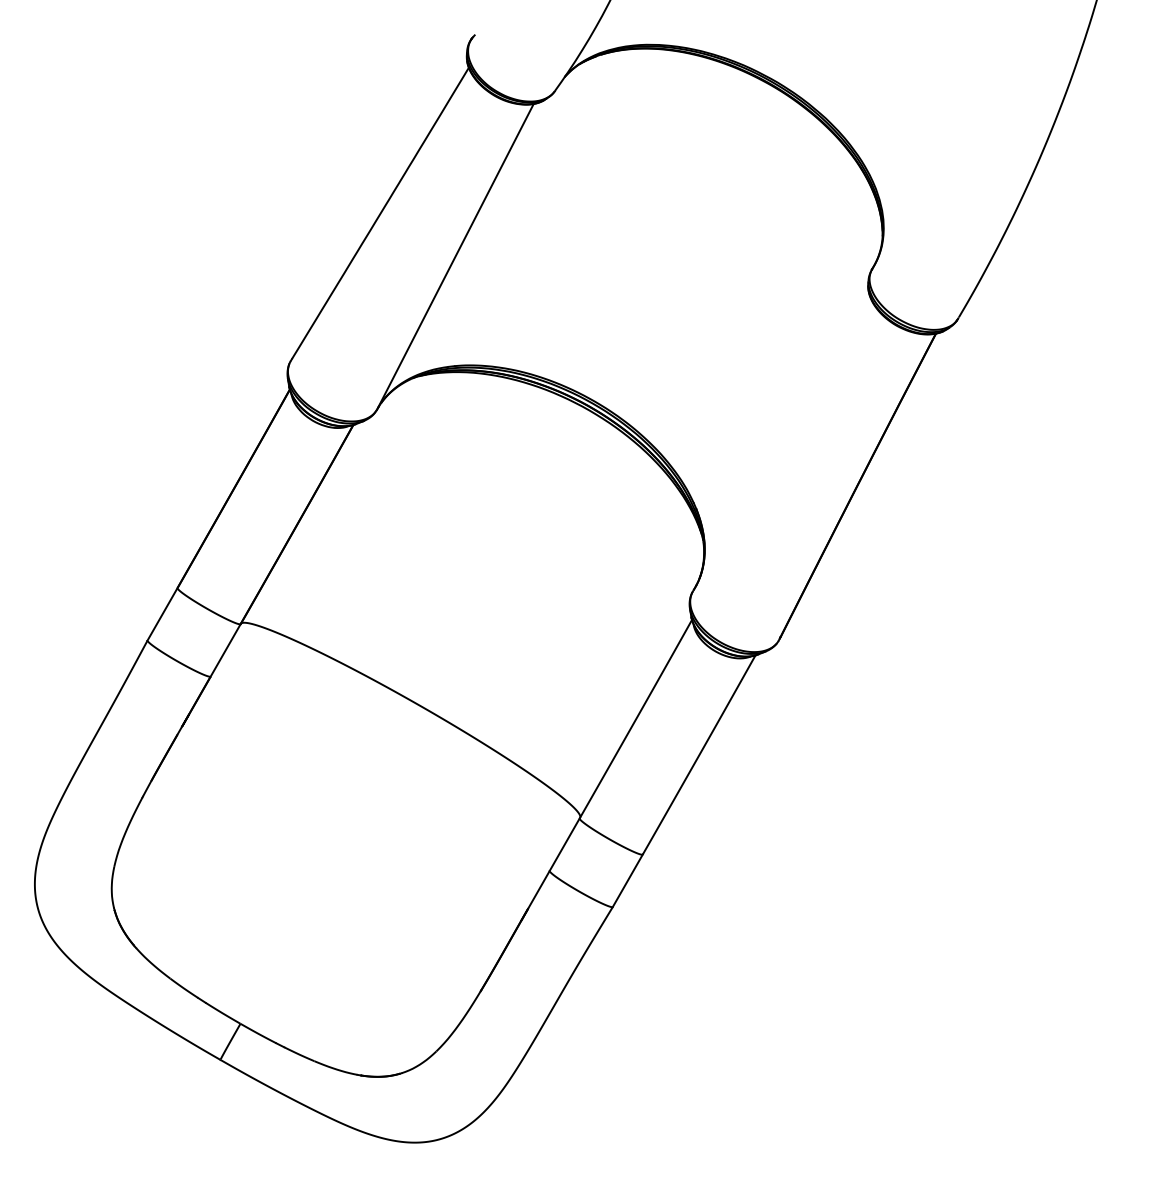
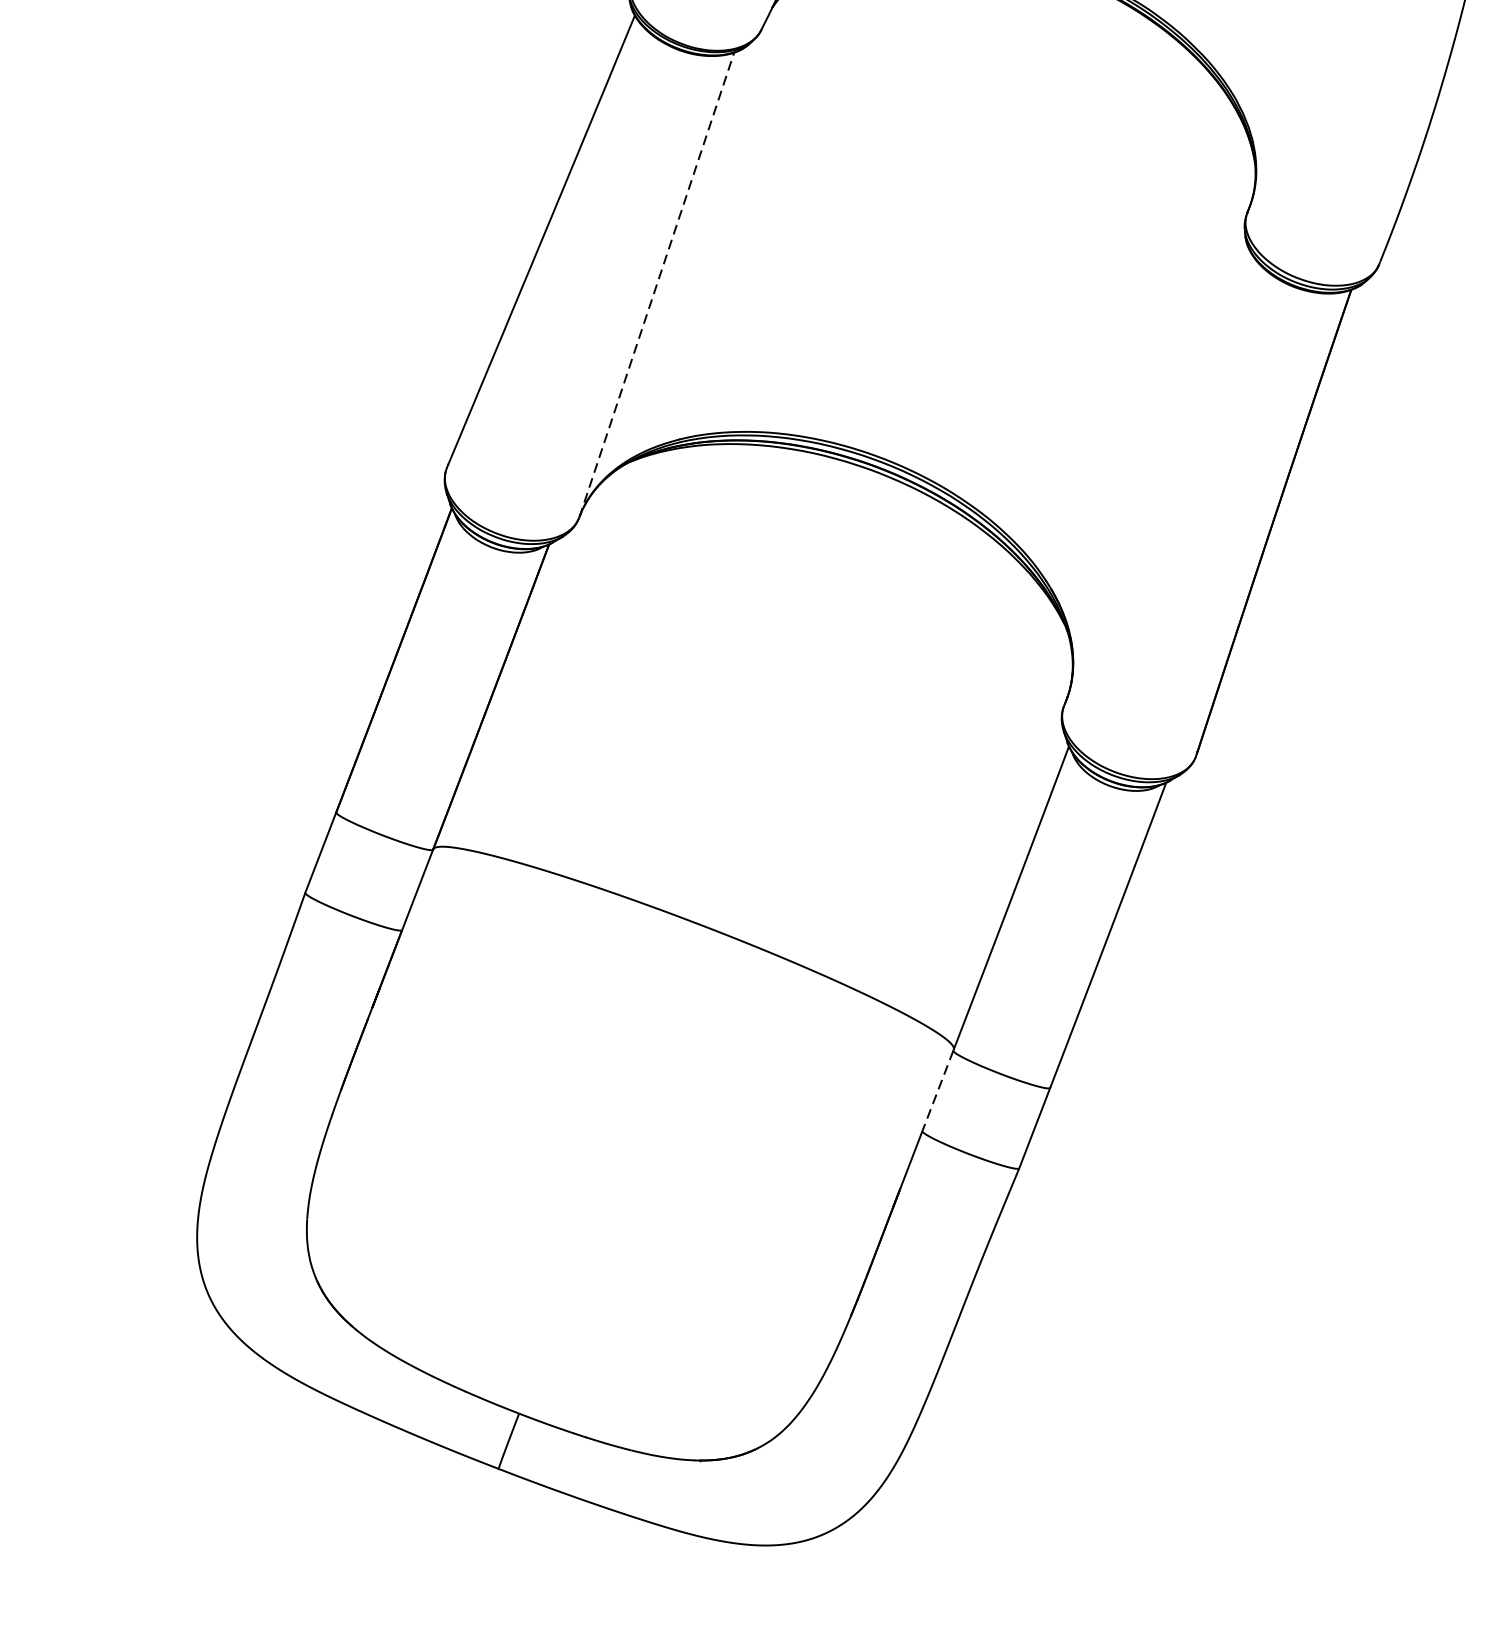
line: (455, 256) -> (656, 284), solid -> dashed
line: (564, 845) -> (937, 1092), solid -> dashed

